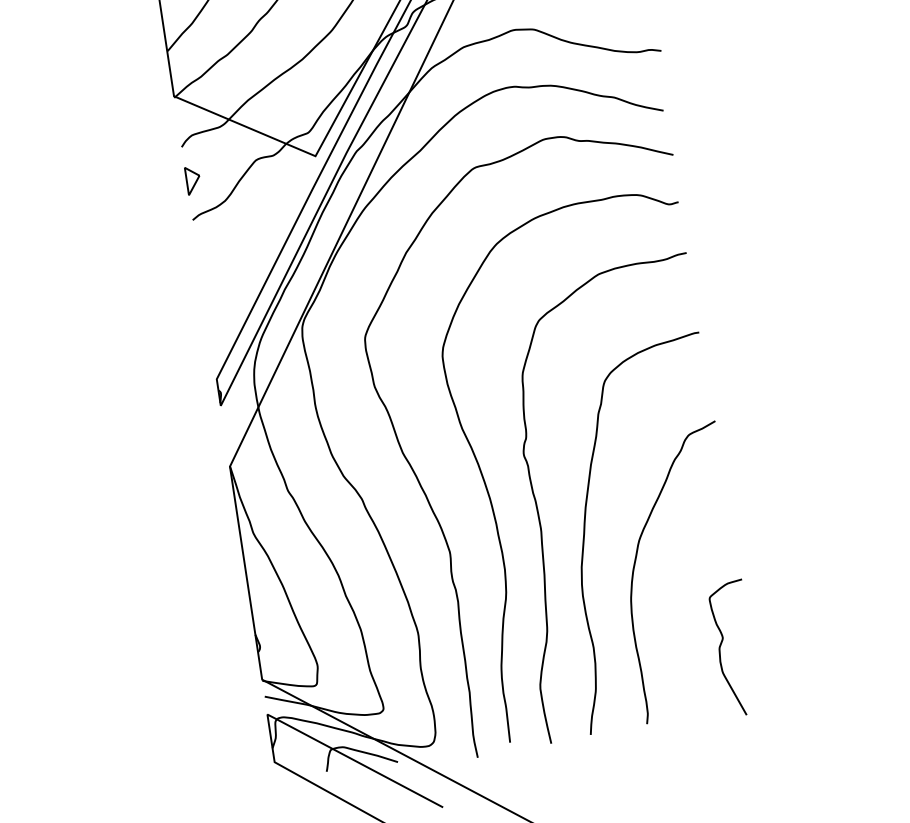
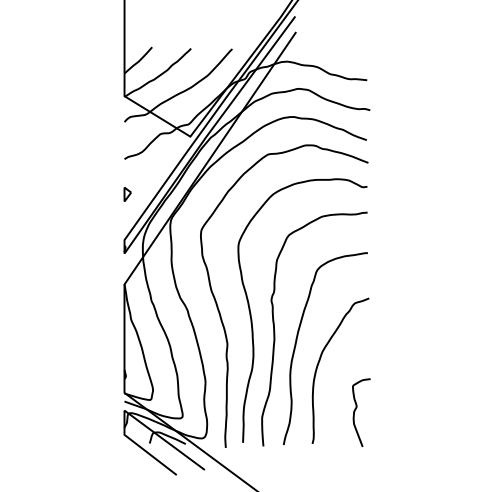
part: (192, 180) -> (127, 194), moved

